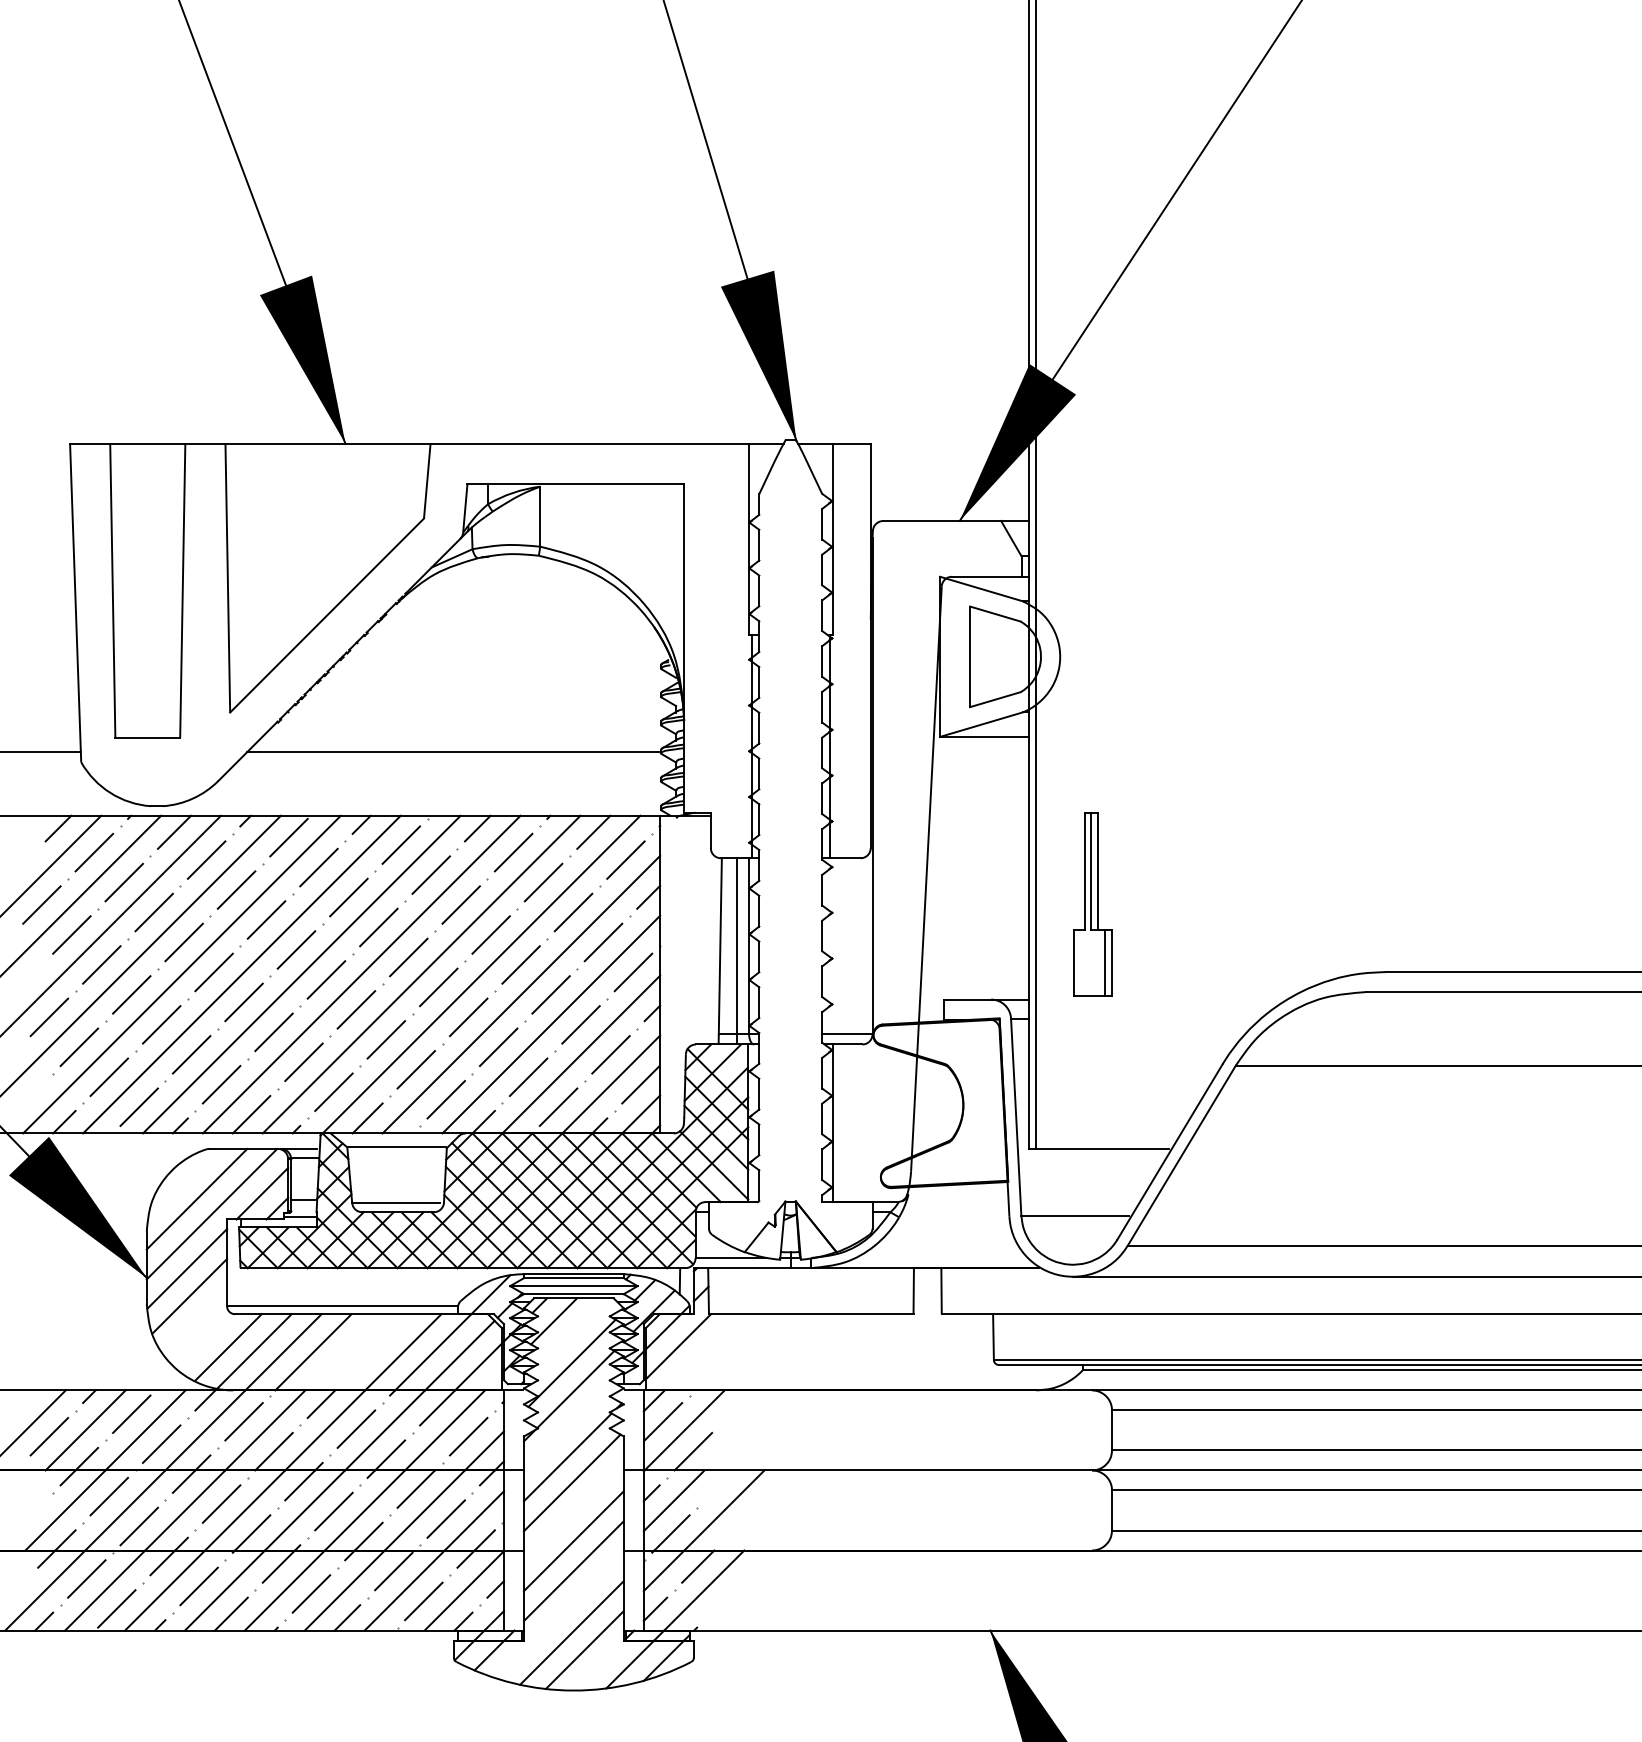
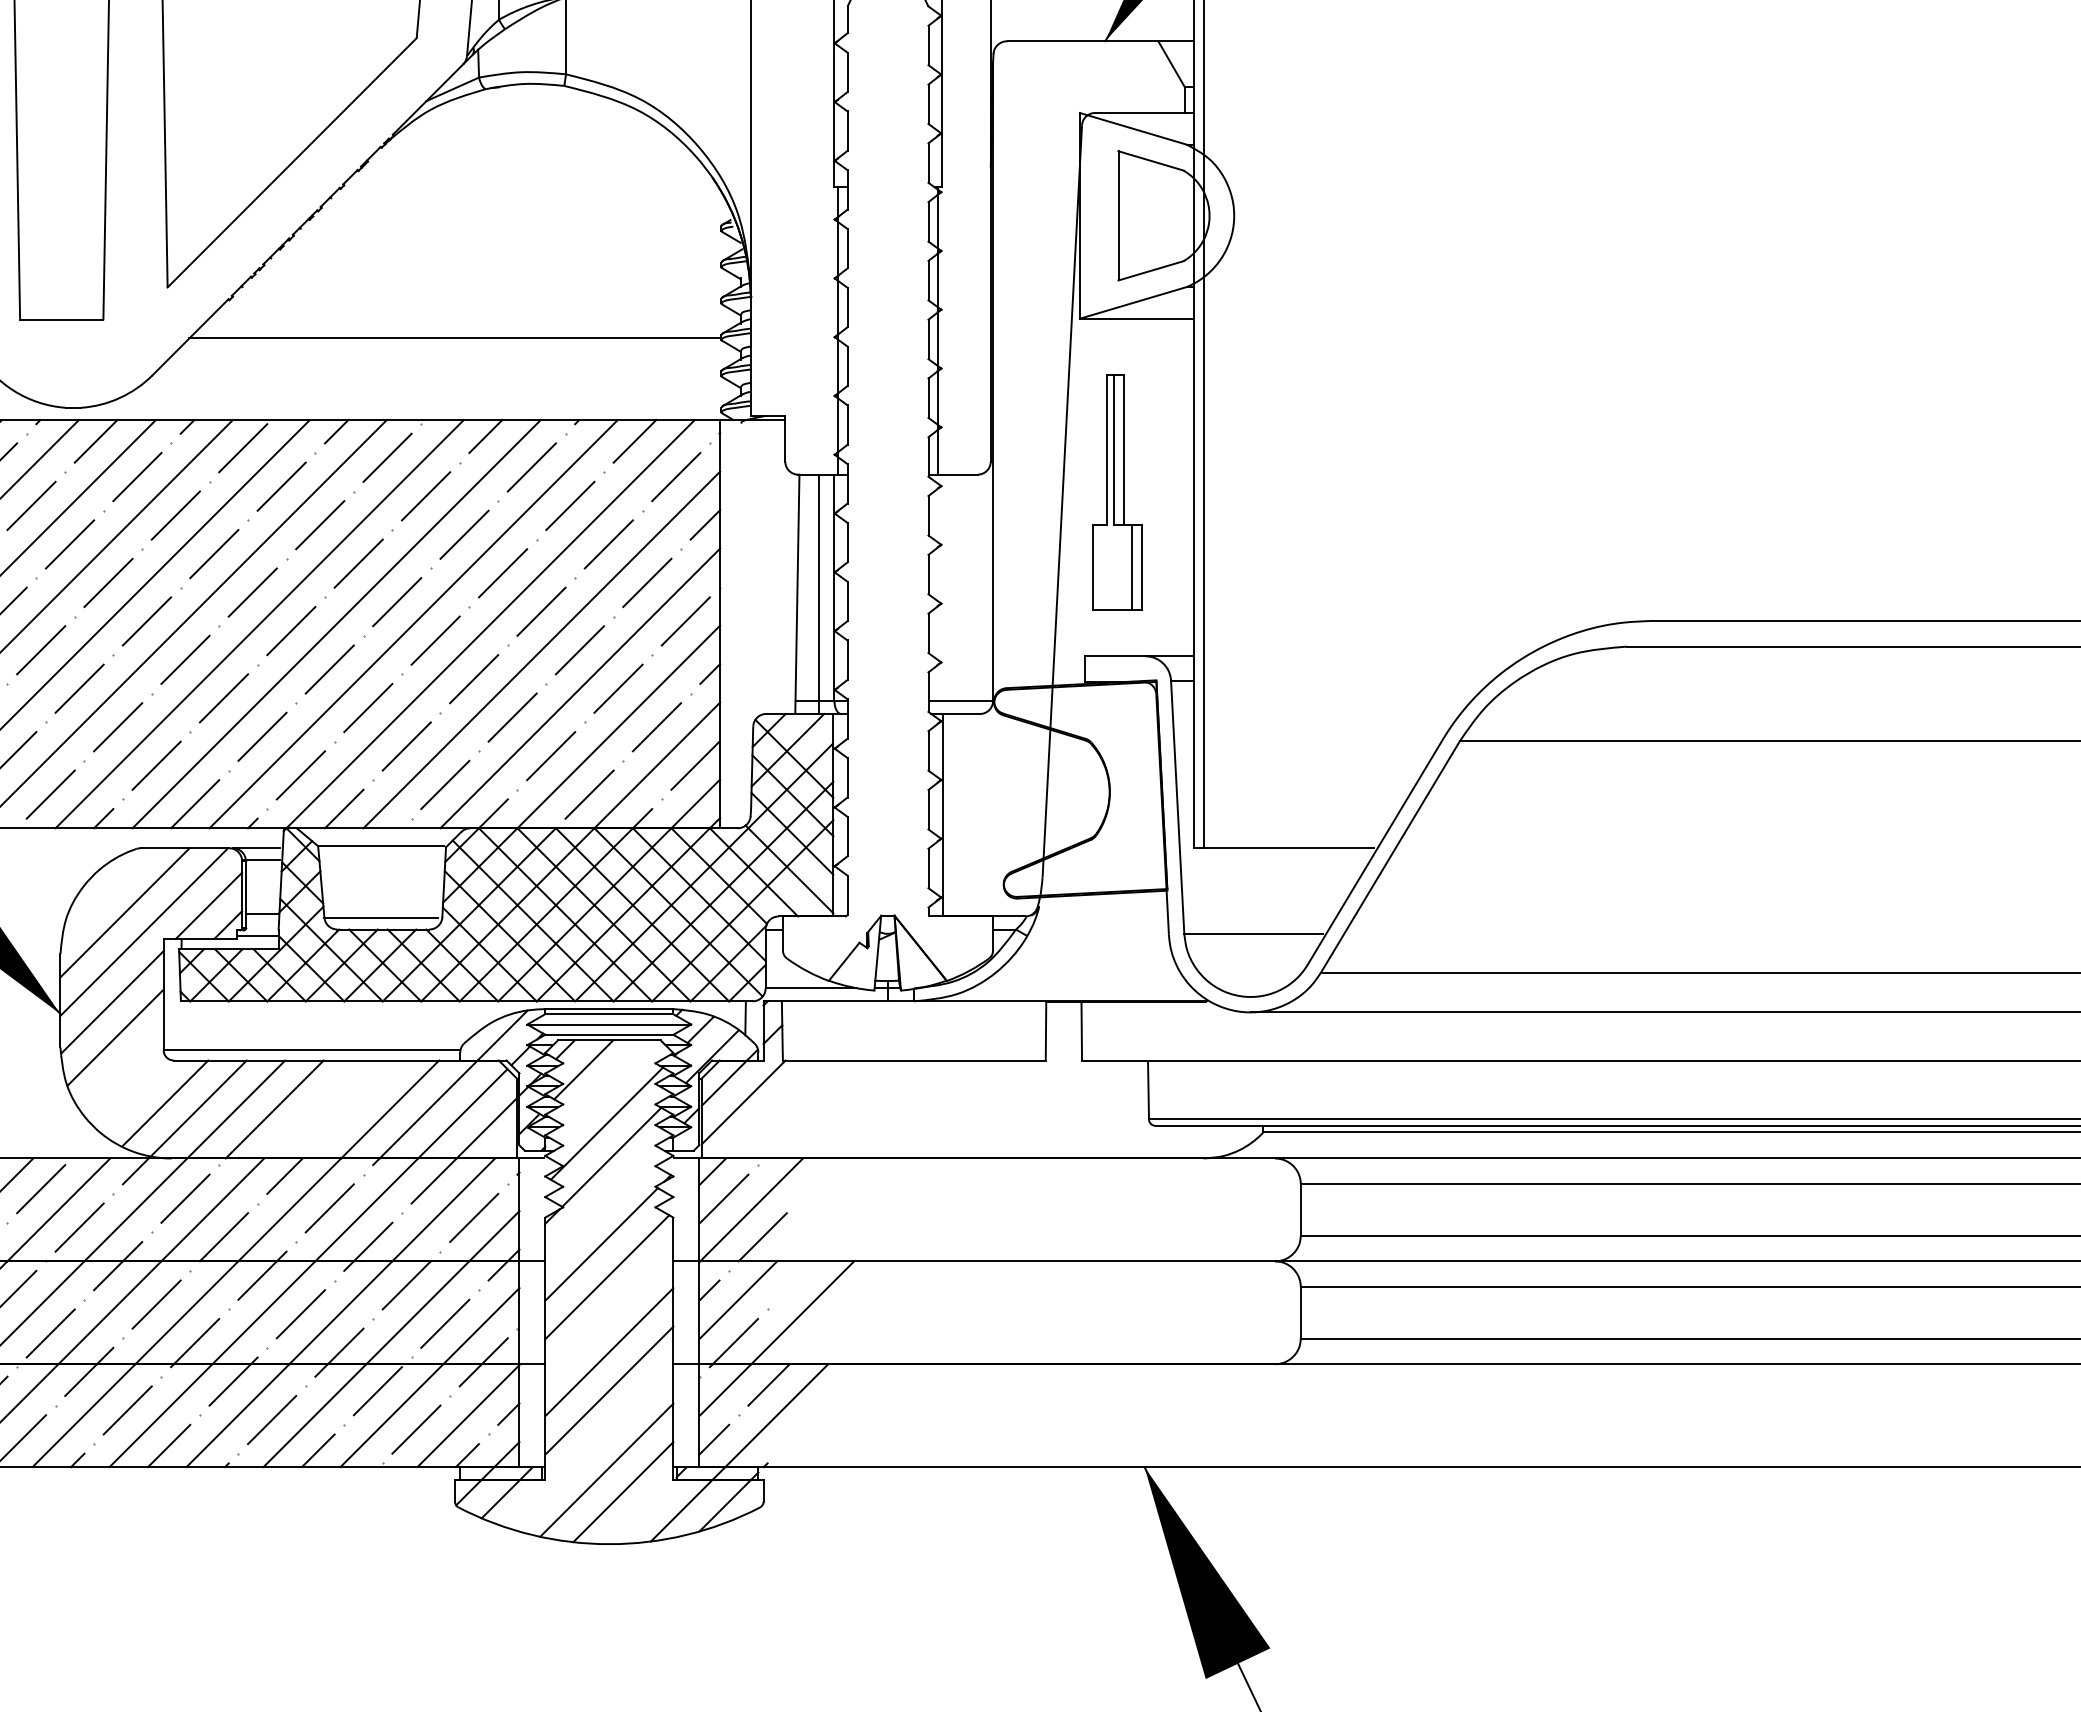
part: (1092, 904) -> (1116, 491), moved

